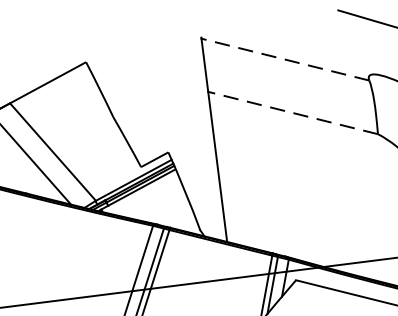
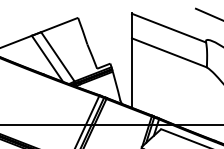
line: (286, 60) -> (169, 28), dashed -> solid
line: (290, 112) -> (168, 52), dashed -> solid

